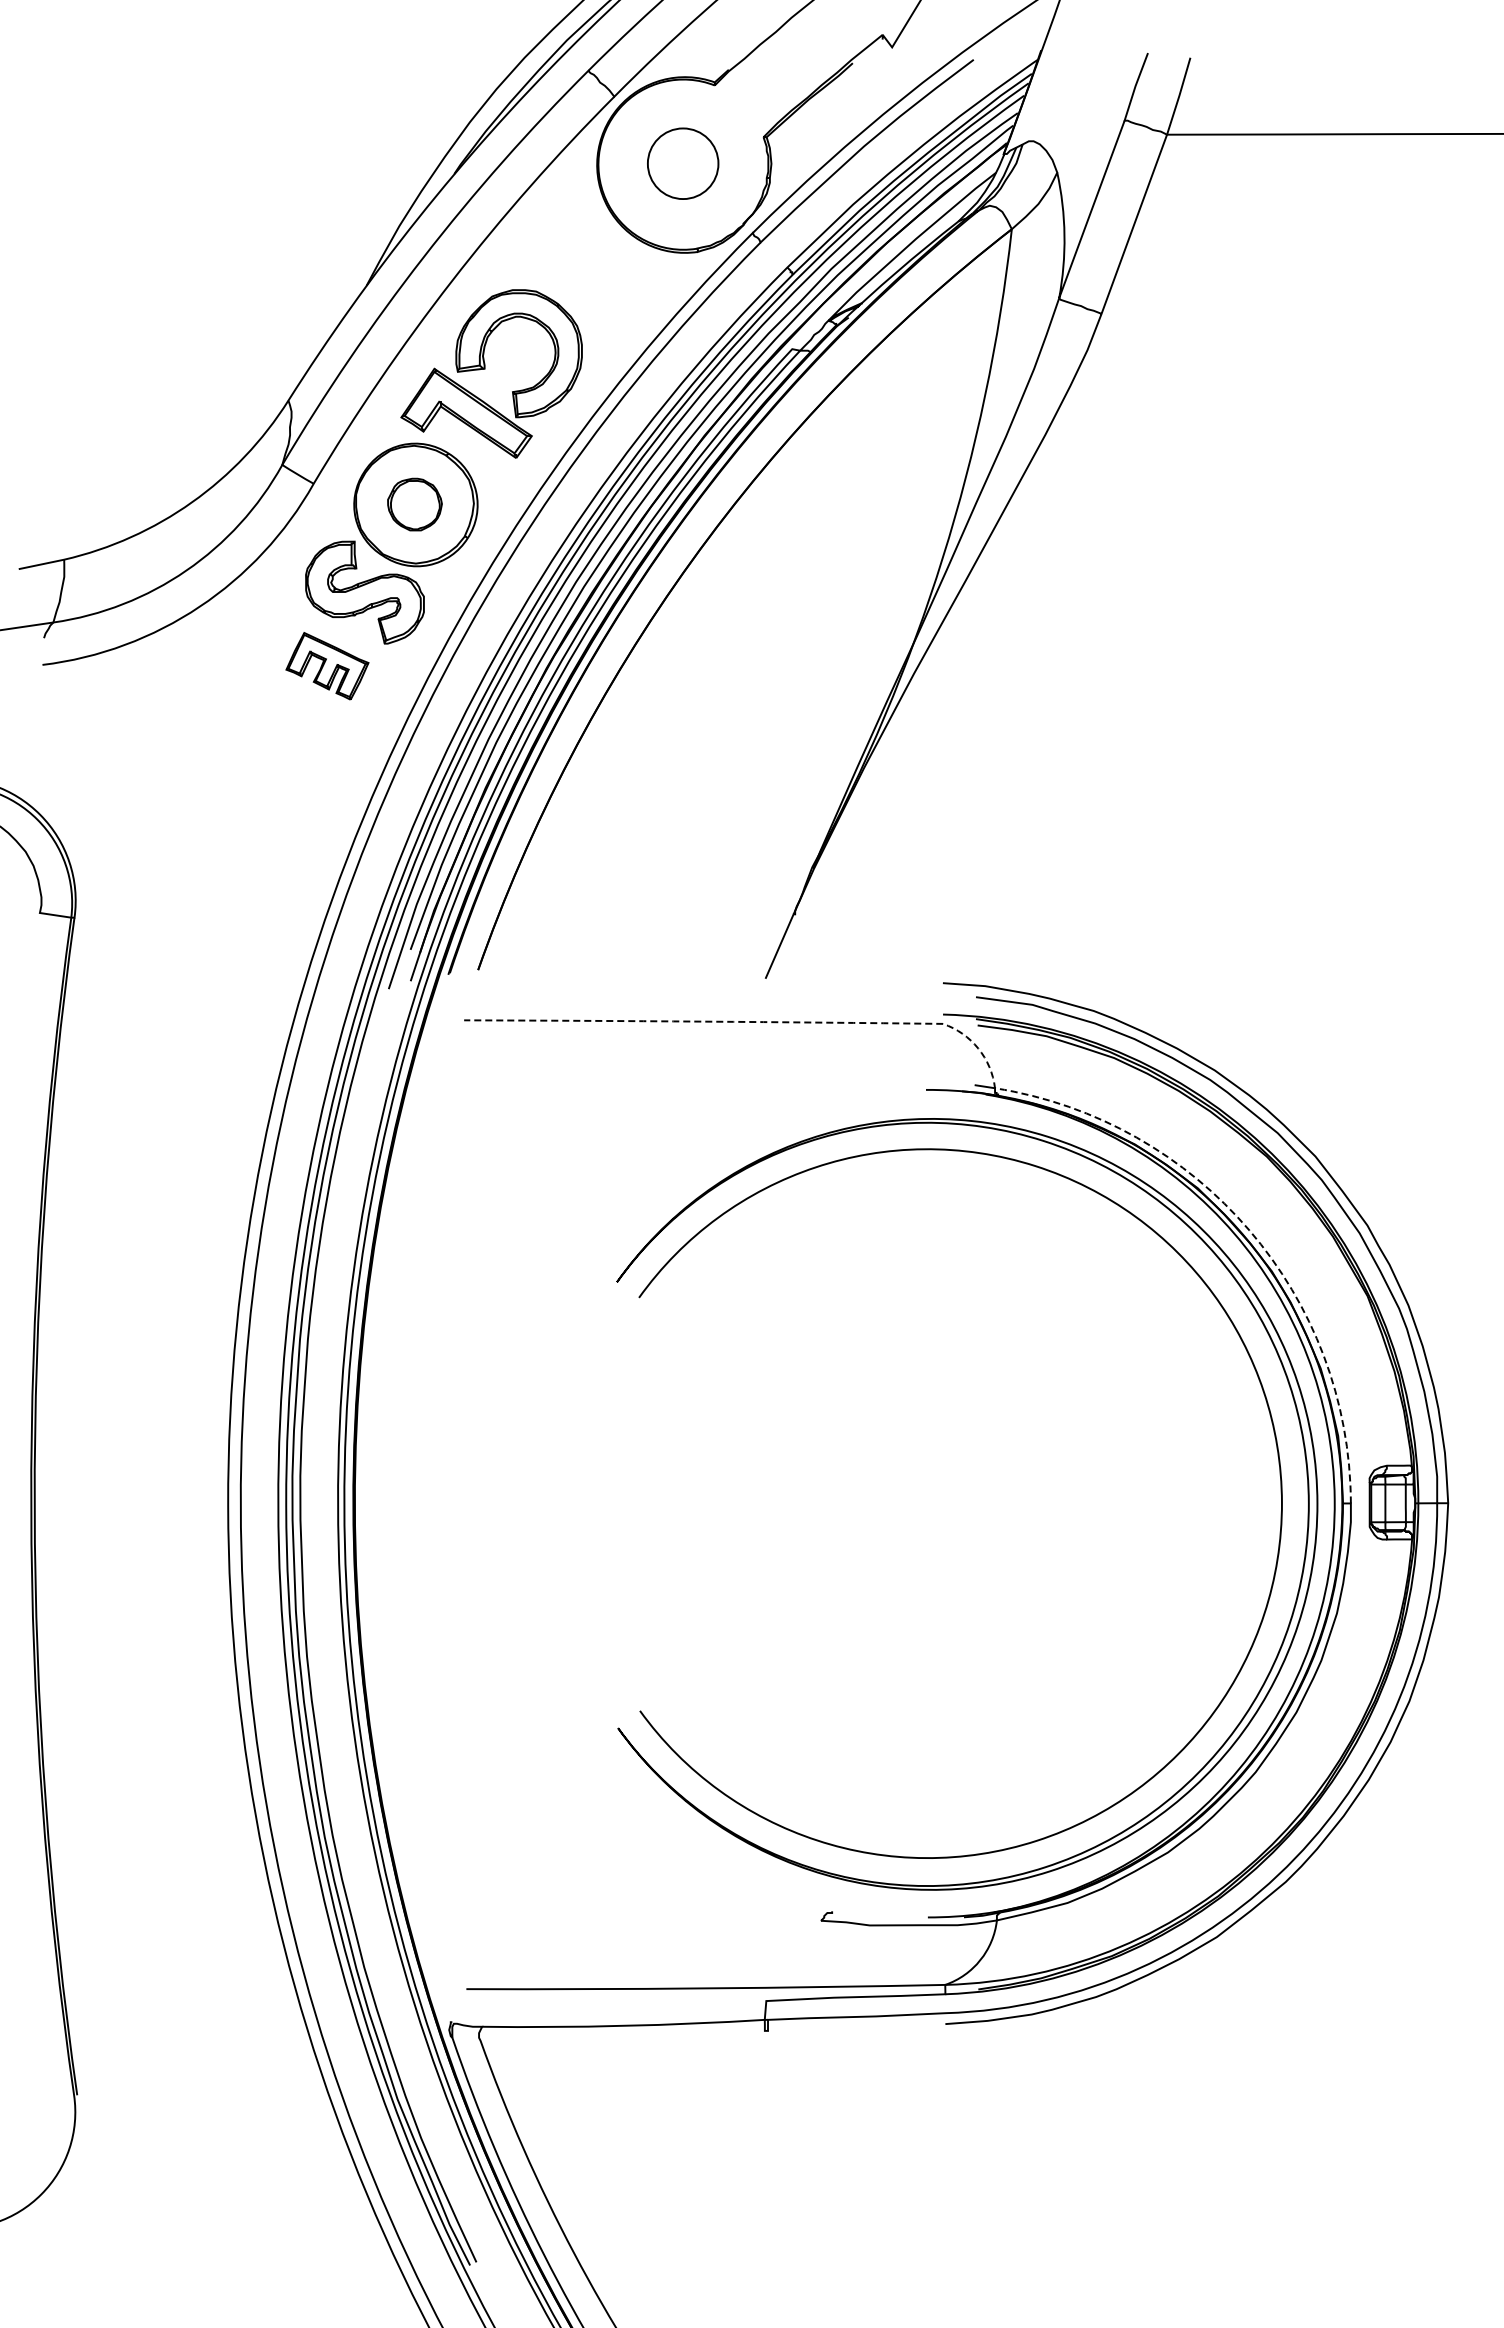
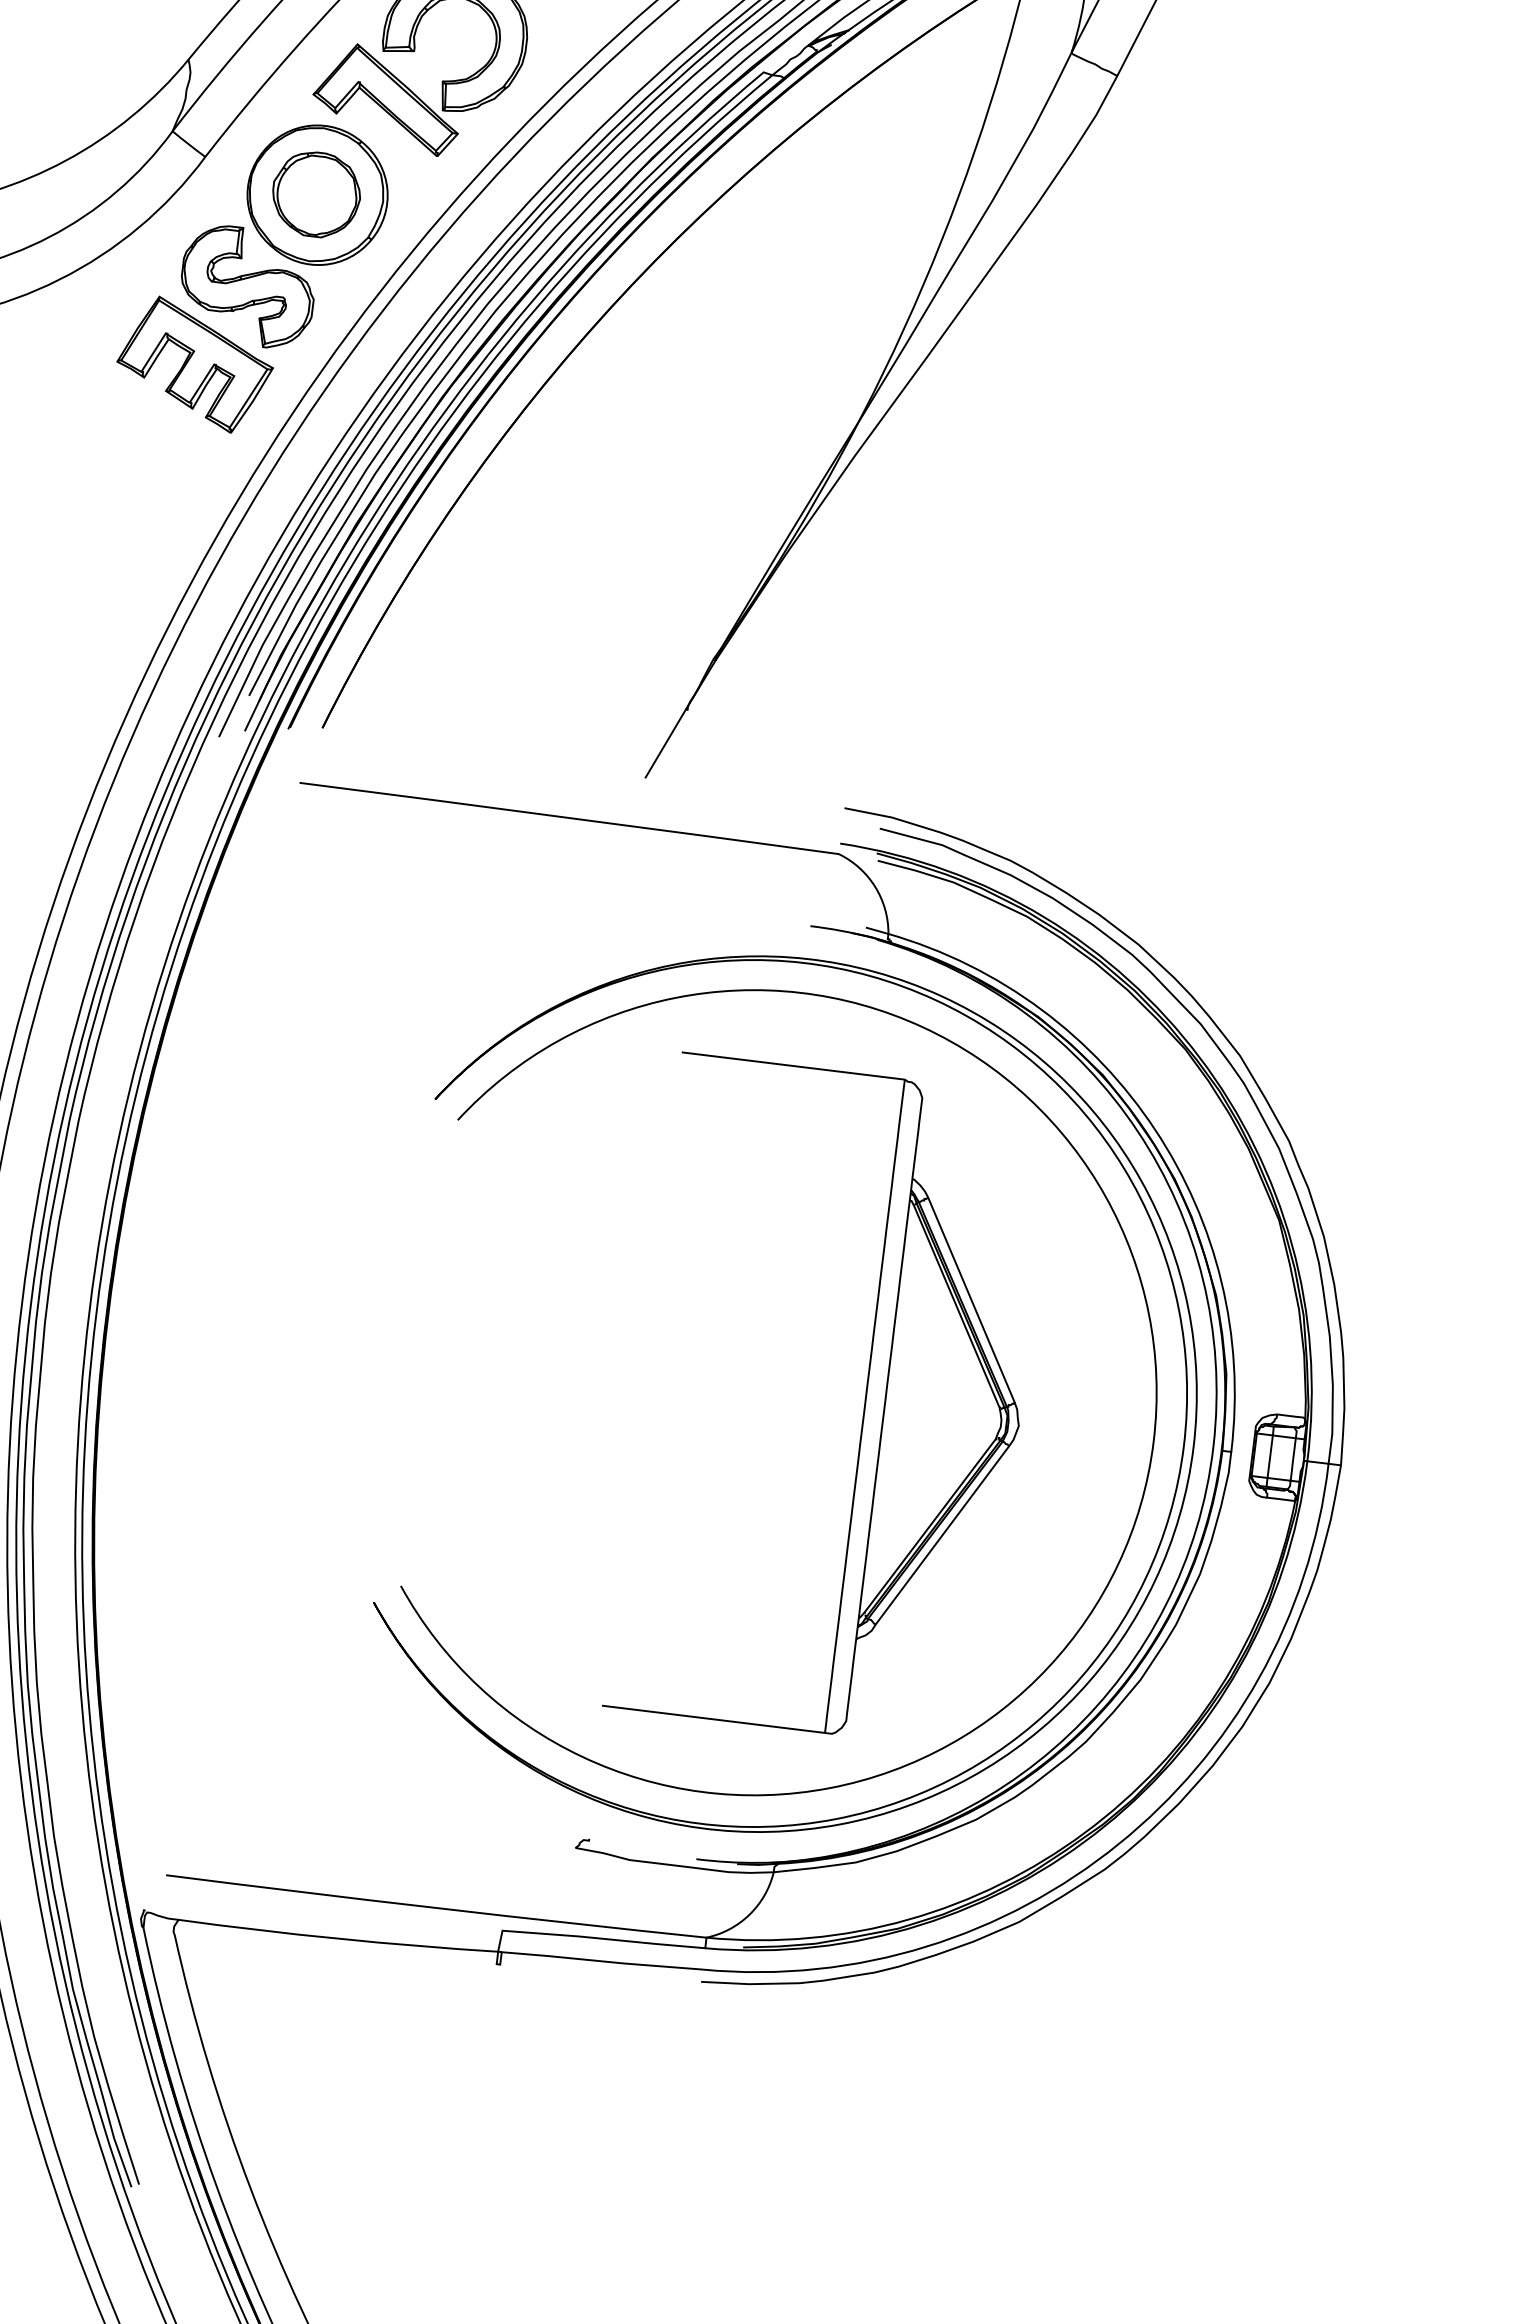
part: (414, 504) -> (316, 194), size x1.43
part: (327, 665) -> (195, 363), size x1.67
line: (1016, 1092) -> (912, 941), dashed -> solid
part: (1024, 1497) -> (864, 1399), added

